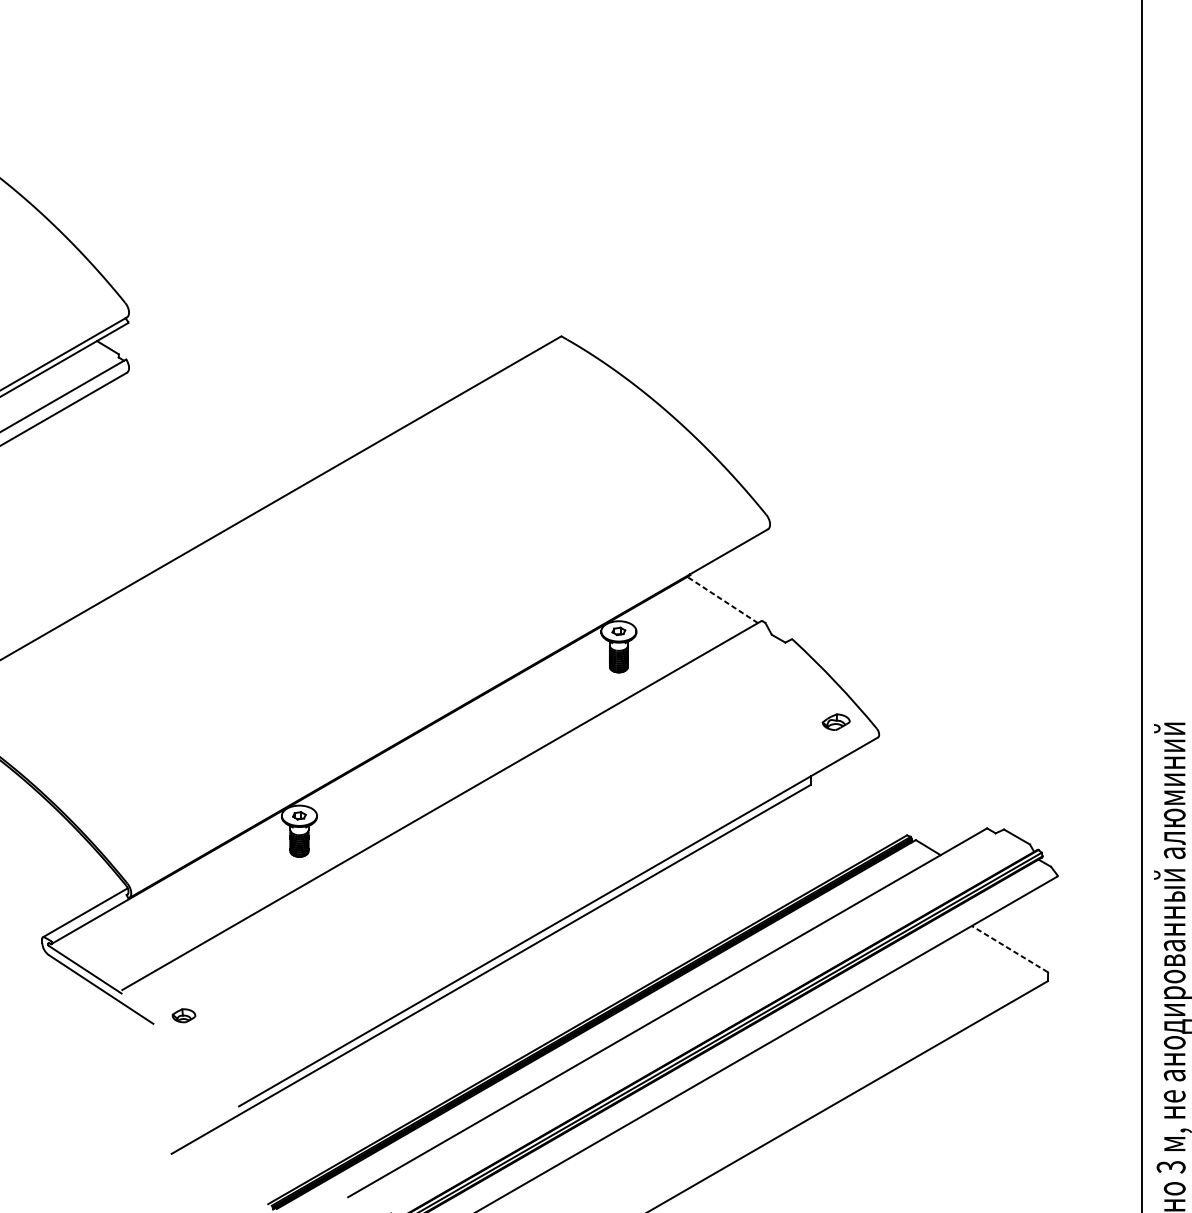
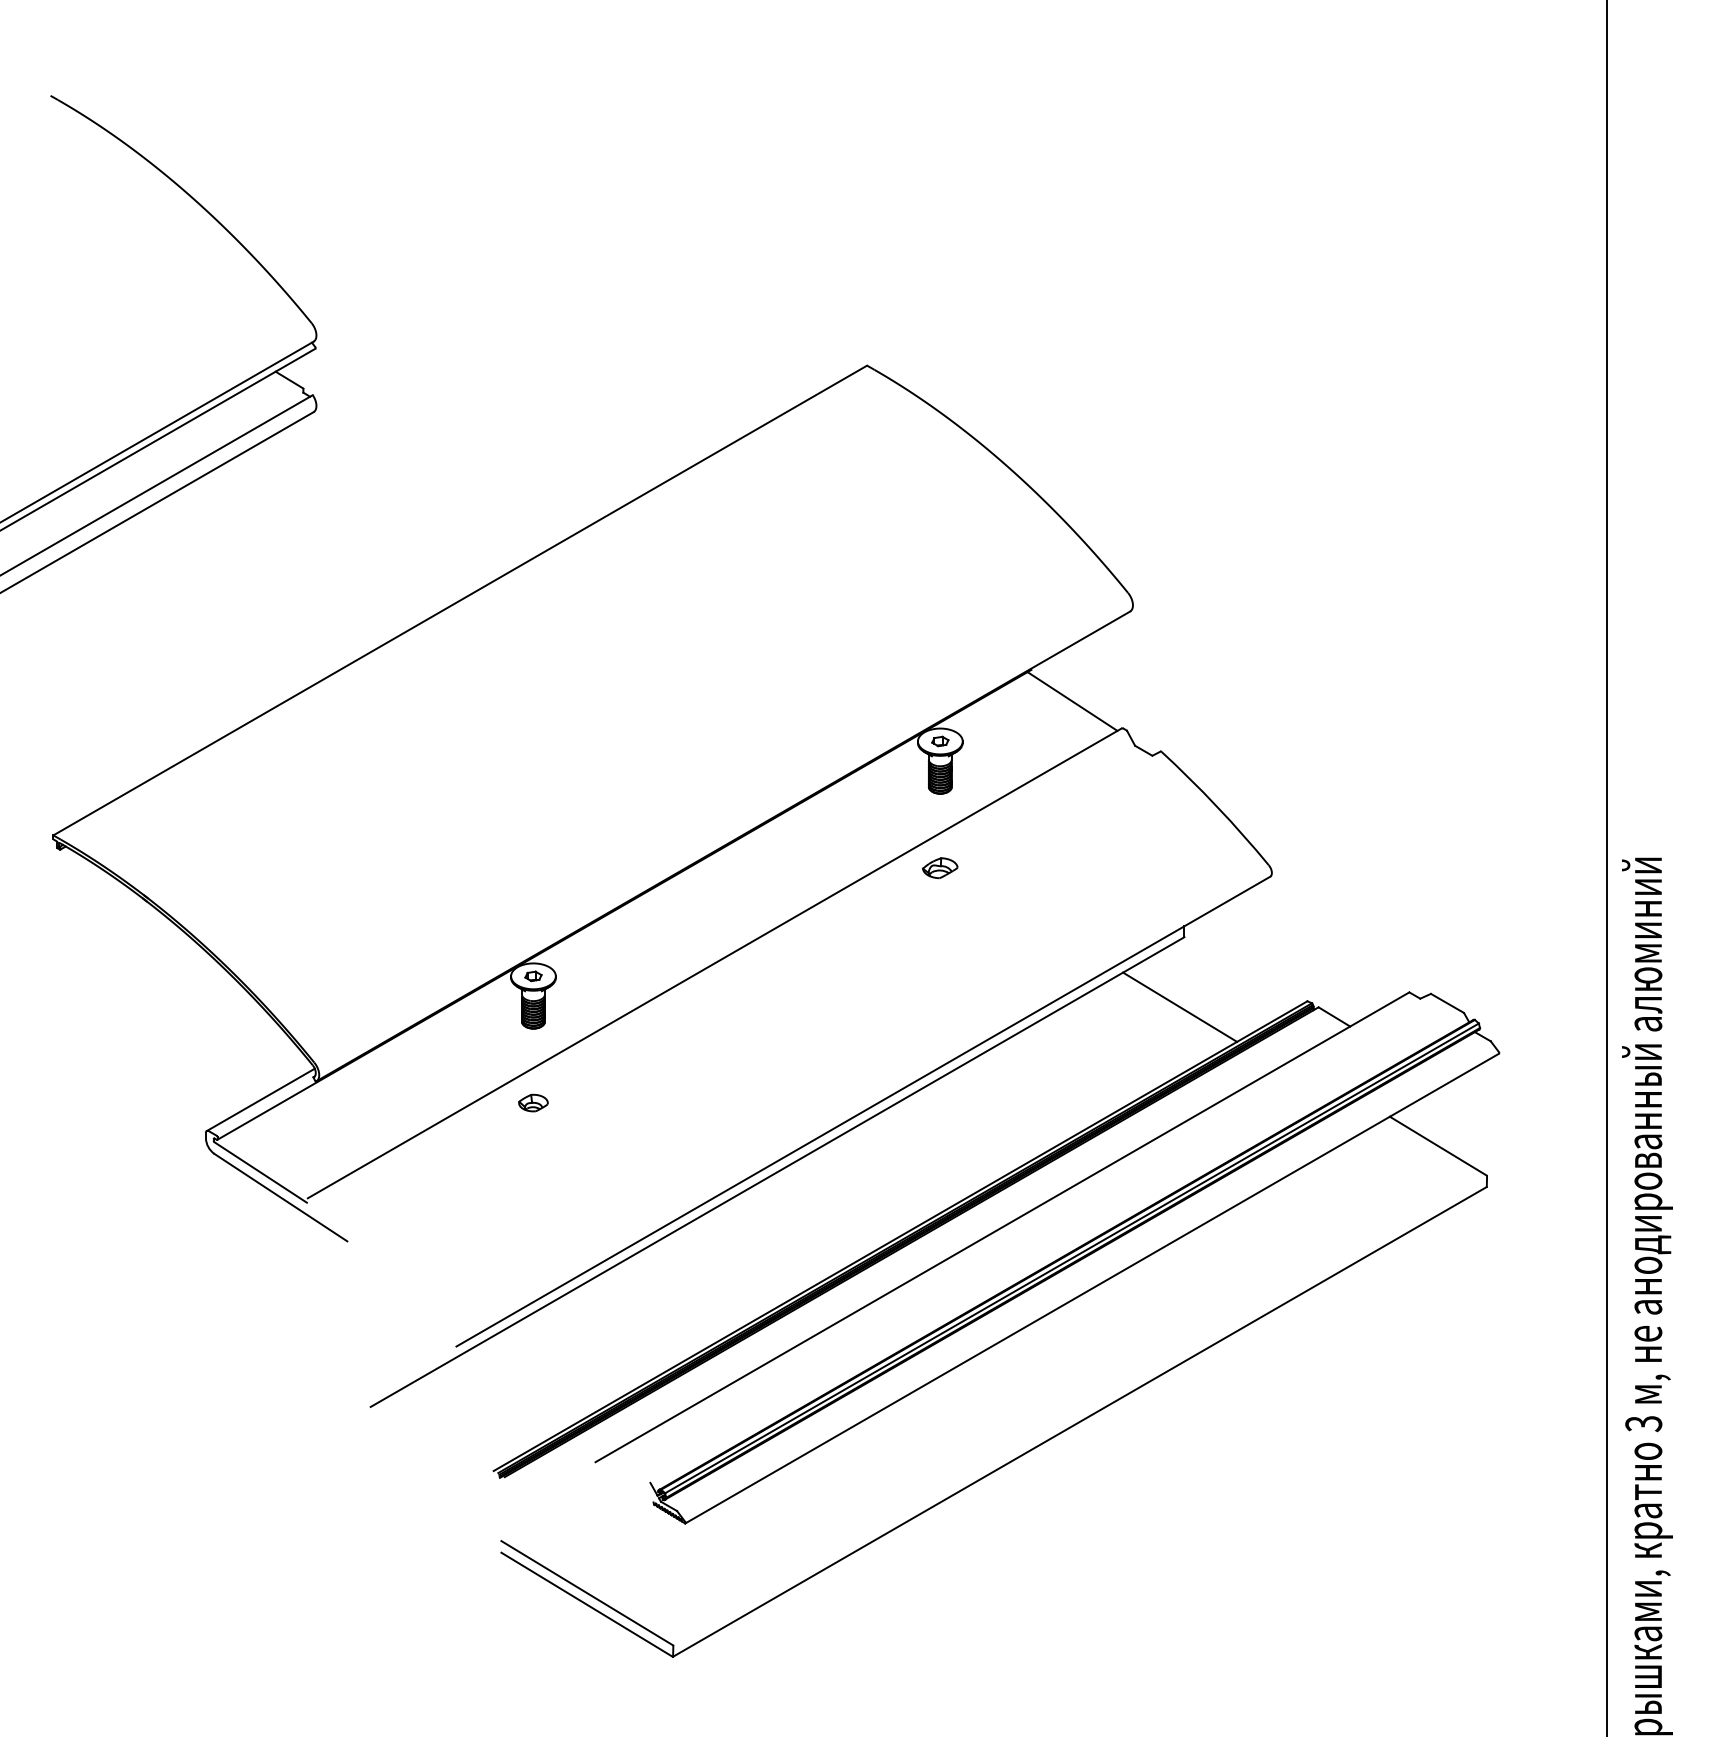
line: (722, 599) -> (1072, 701), dashed -> solid
part: (836, 722) -> (940, 868), moved
line: (807, 839) -> (1180, 1006), added
line: (1009, 949) -> (1438, 1146), dashed -> solid
part: (184, 1015) -> (533, 1102), moved

